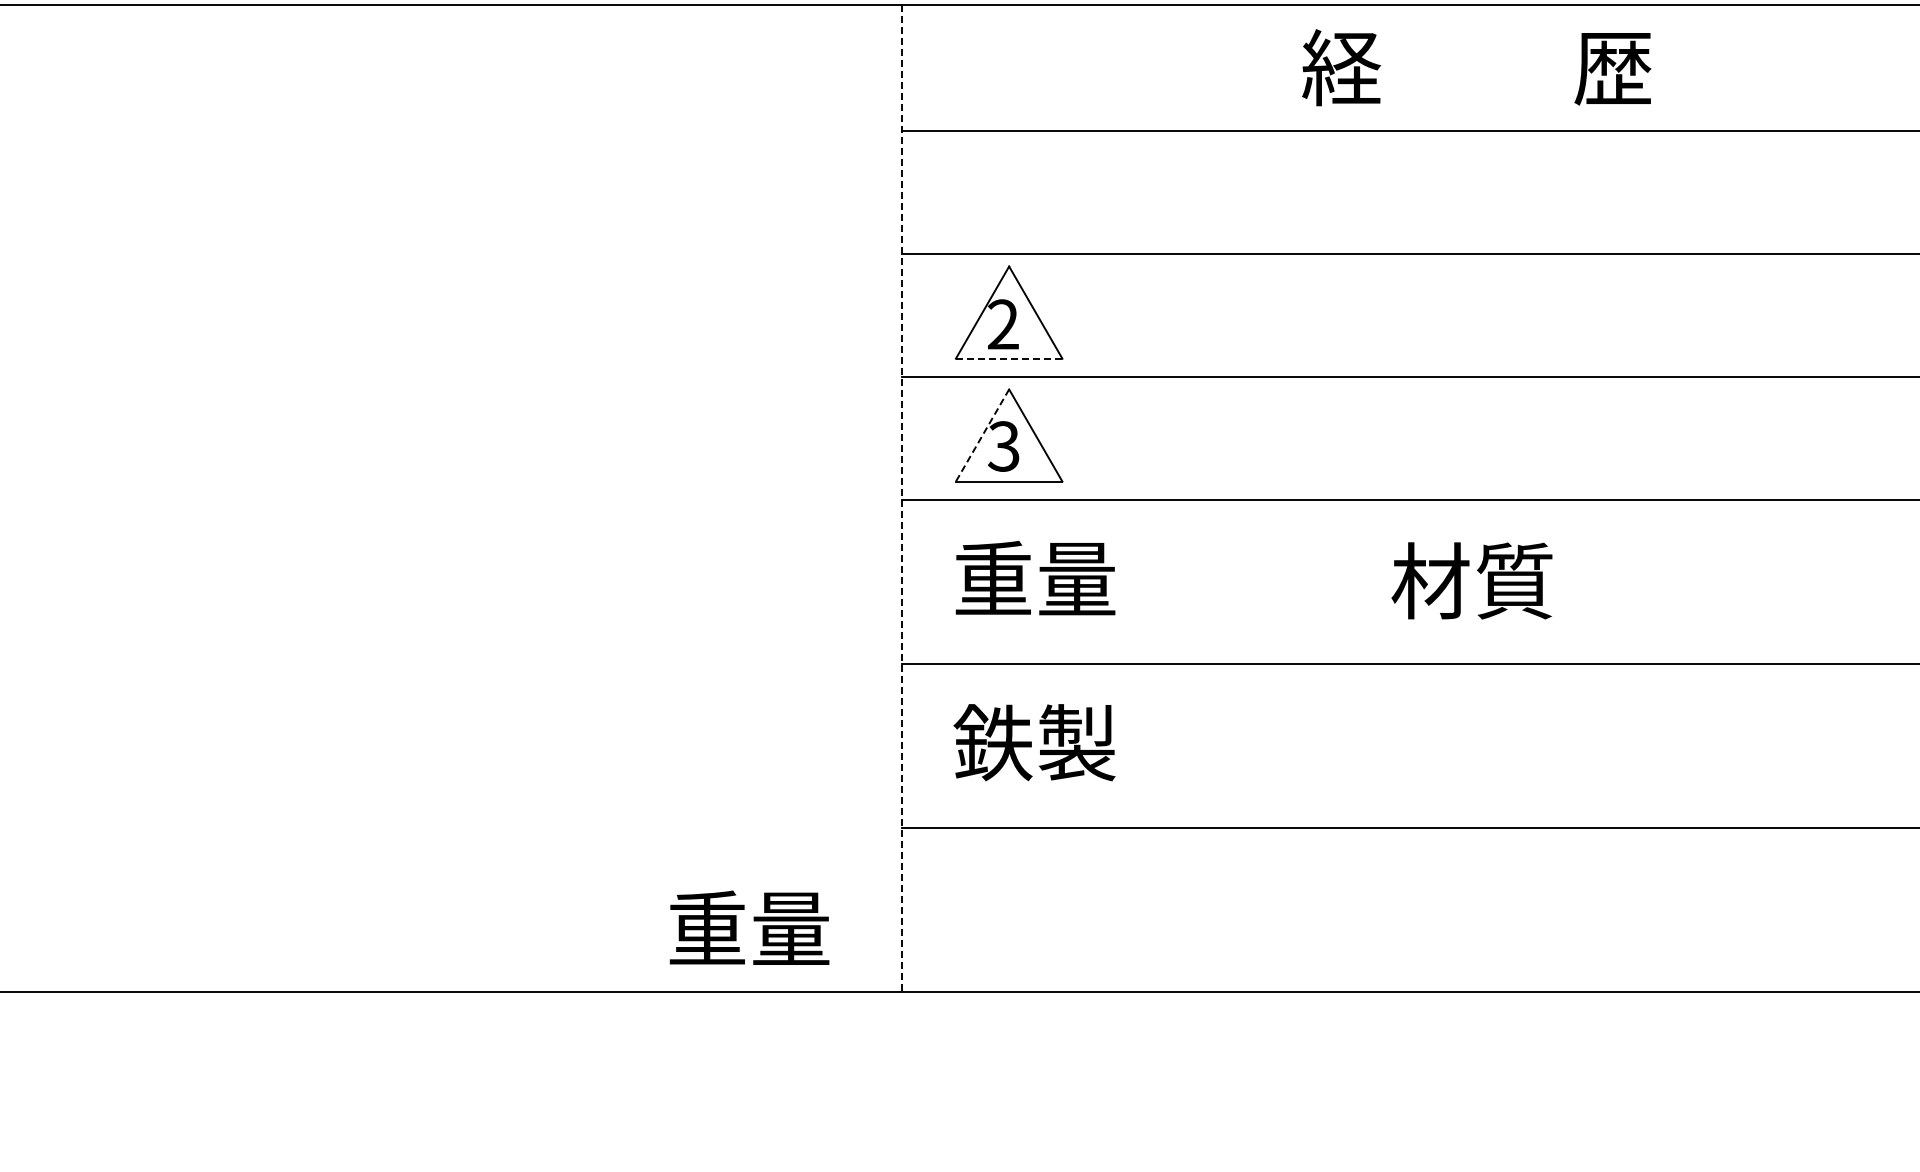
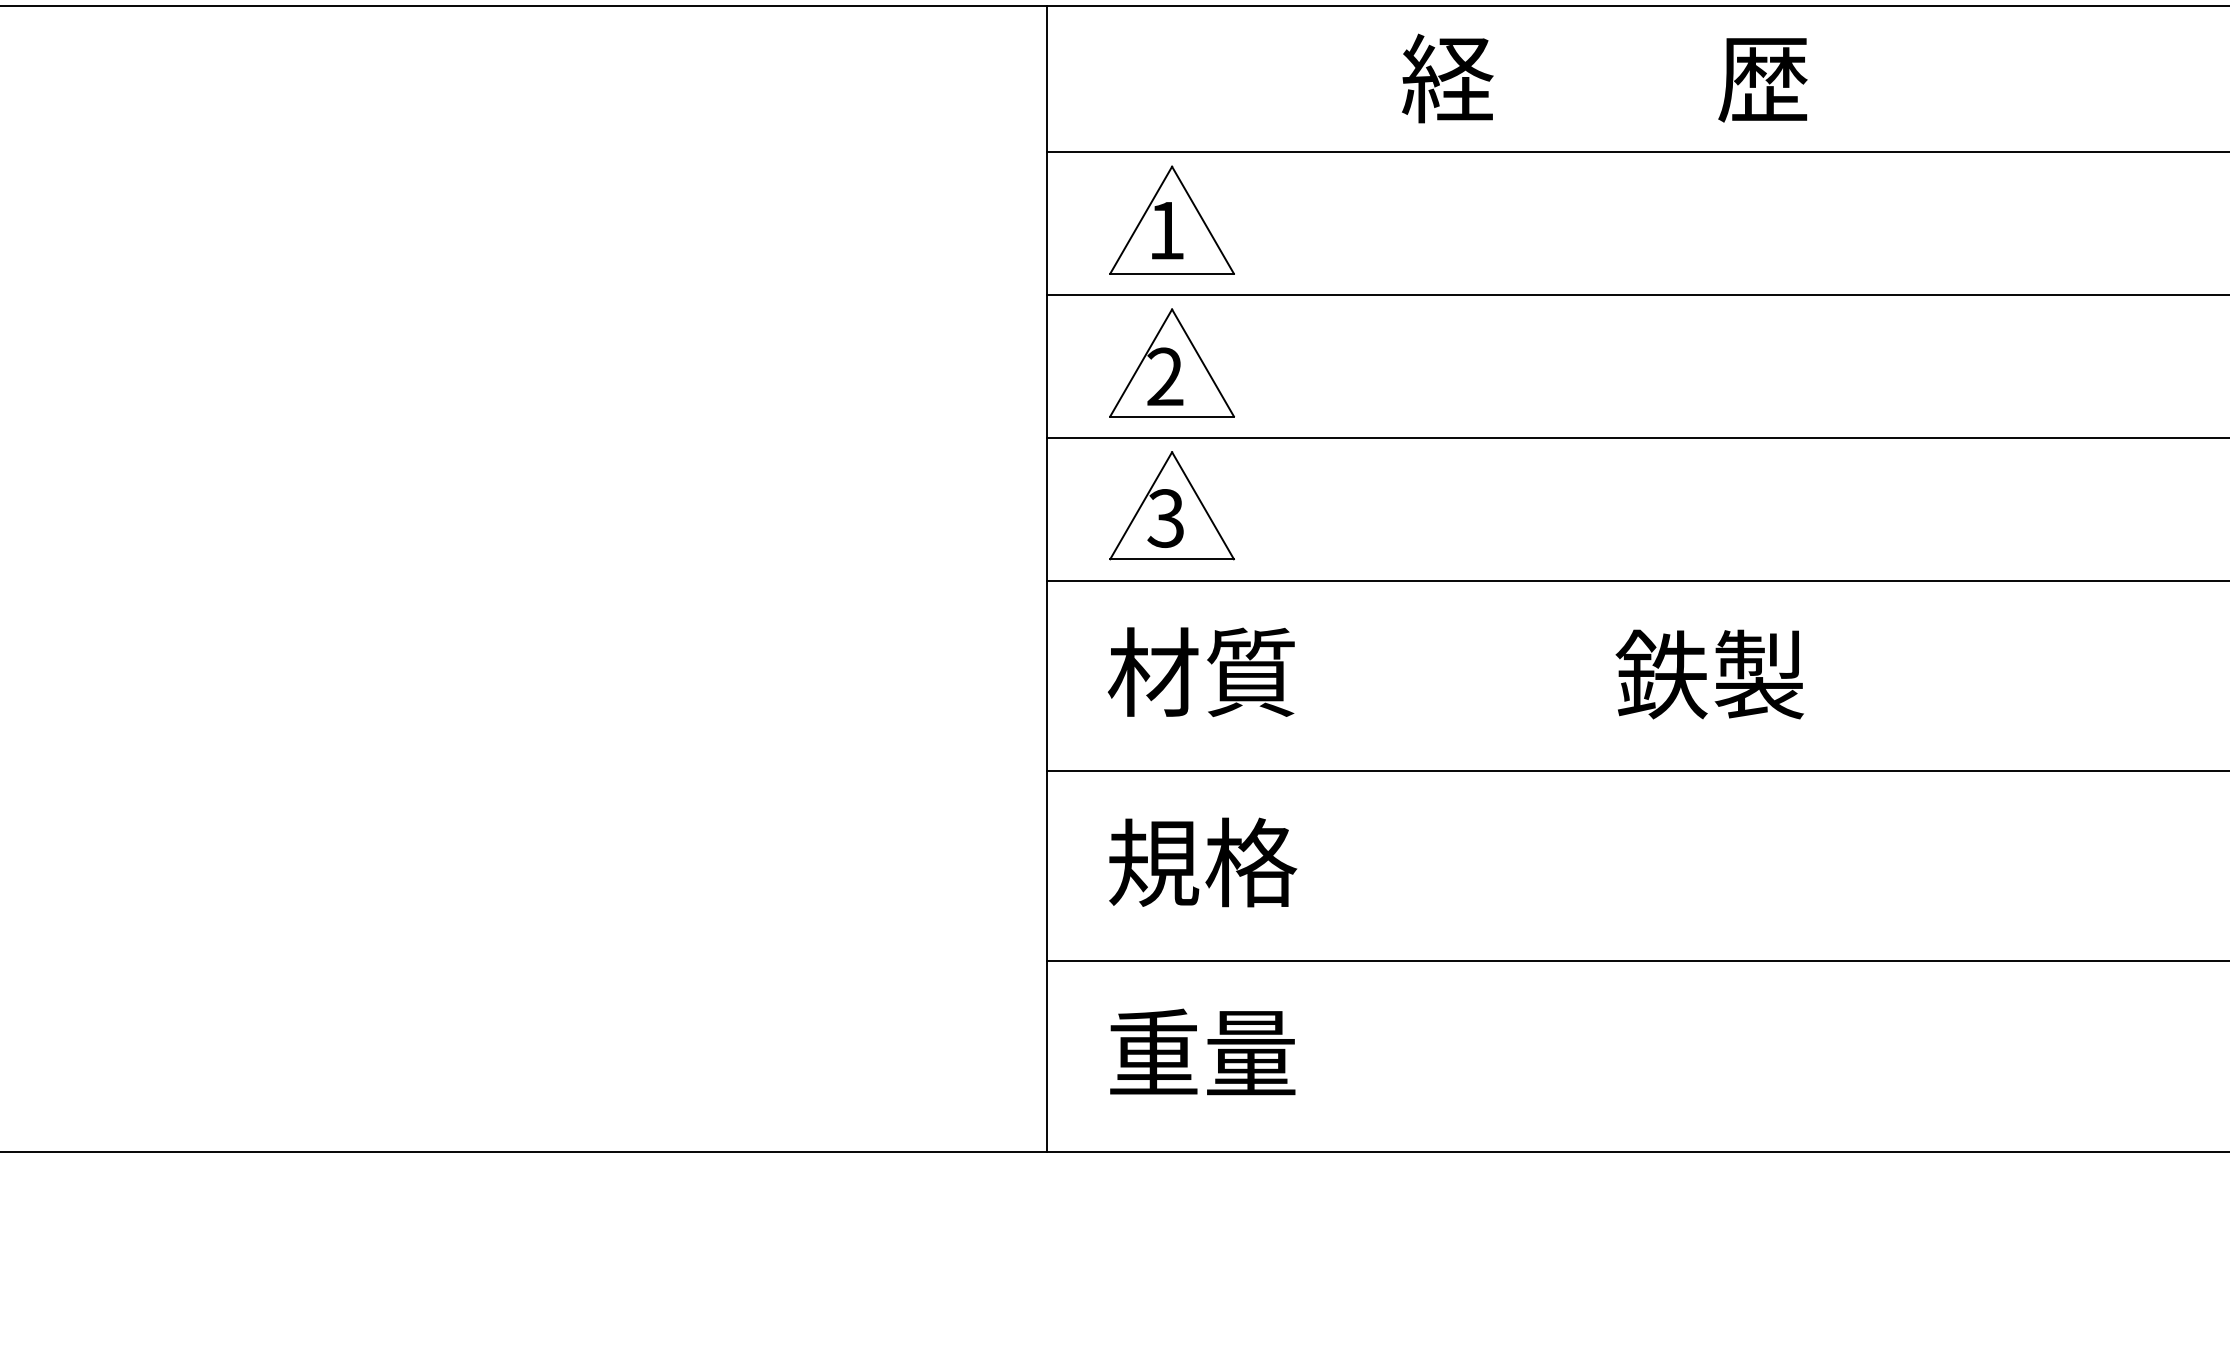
text: (1476, 67) -> (1604, 78), moved
part: (1009, 189) -> (1172, 220), added
line: (1009, 358) -> (1172, 416), dashed -> solid
line: (982, 435) -> (1141, 505), dashed -> solid
line: (901, 499) -> (1047, 580), dashed -> solid
text: (1034, 578) -> (1201, 671), 重量 -> 材質
text: (1472, 580) -> (1710, 674), 材質 -> 鉄製
text: (1034, 742) -> (1201, 862), 鉄製 -> 規格
text: (749, 927) -> (1202, 1051), moved

